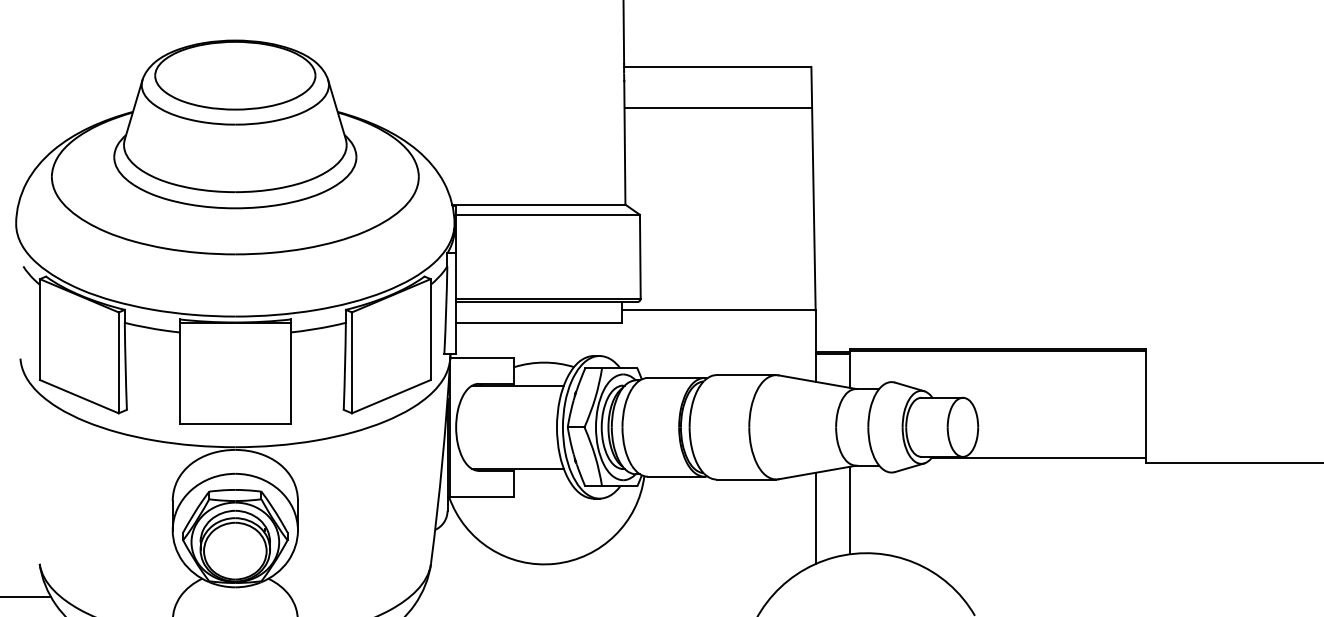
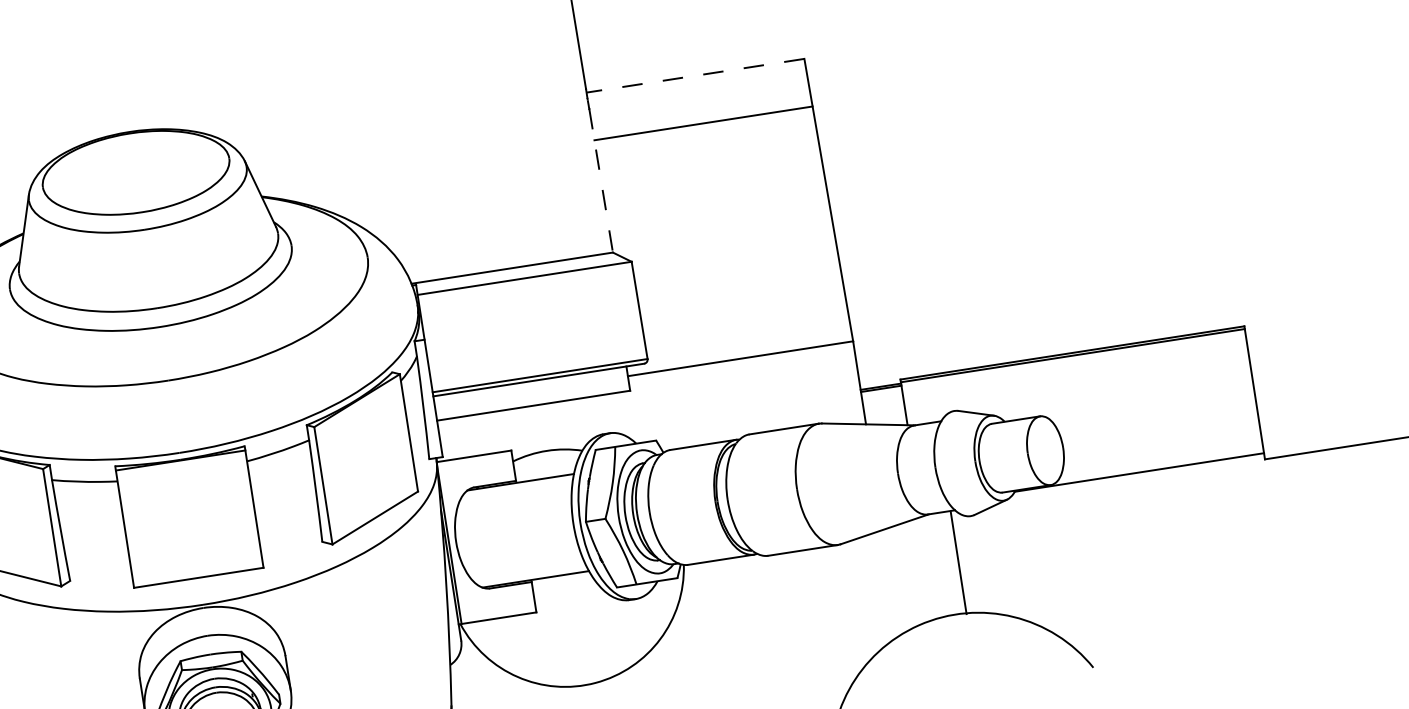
line: (717, 66) -> (695, 75), solid -> dashed
line: (624, 142) -> (600, 180), solid -> dashed
line: (850, 510) -> (958, 563), moved
line: (815, 518) -> (890, 583), removed

